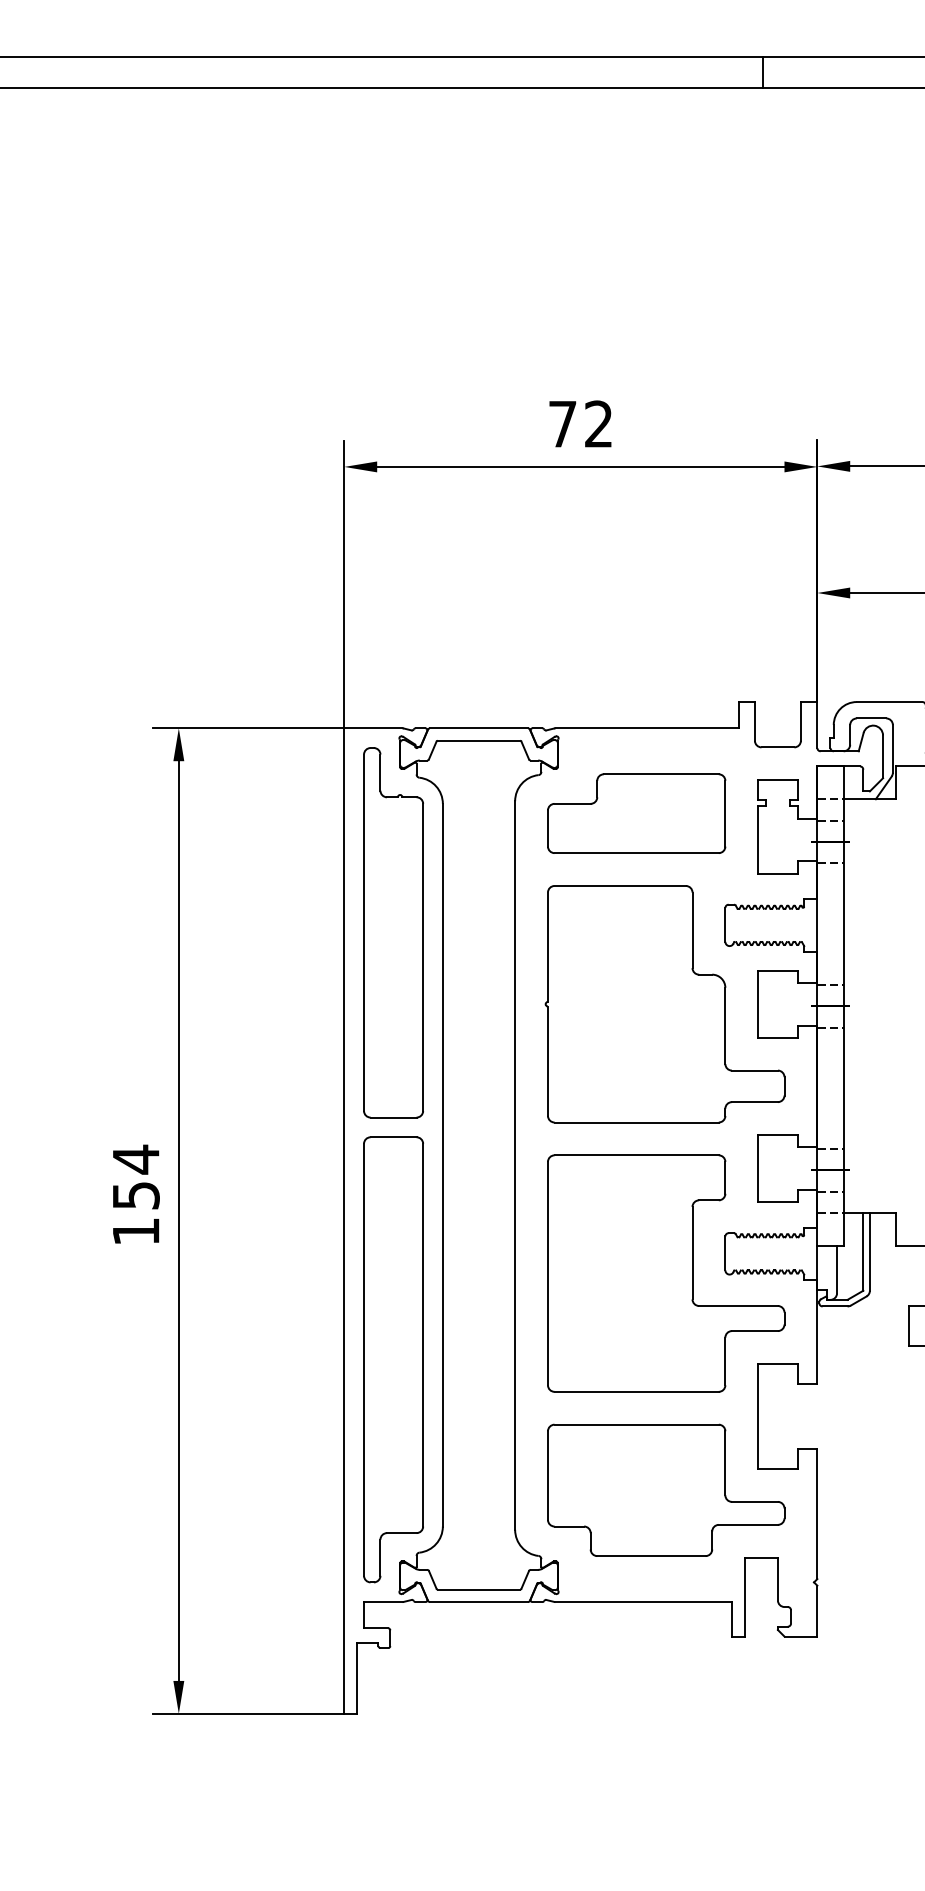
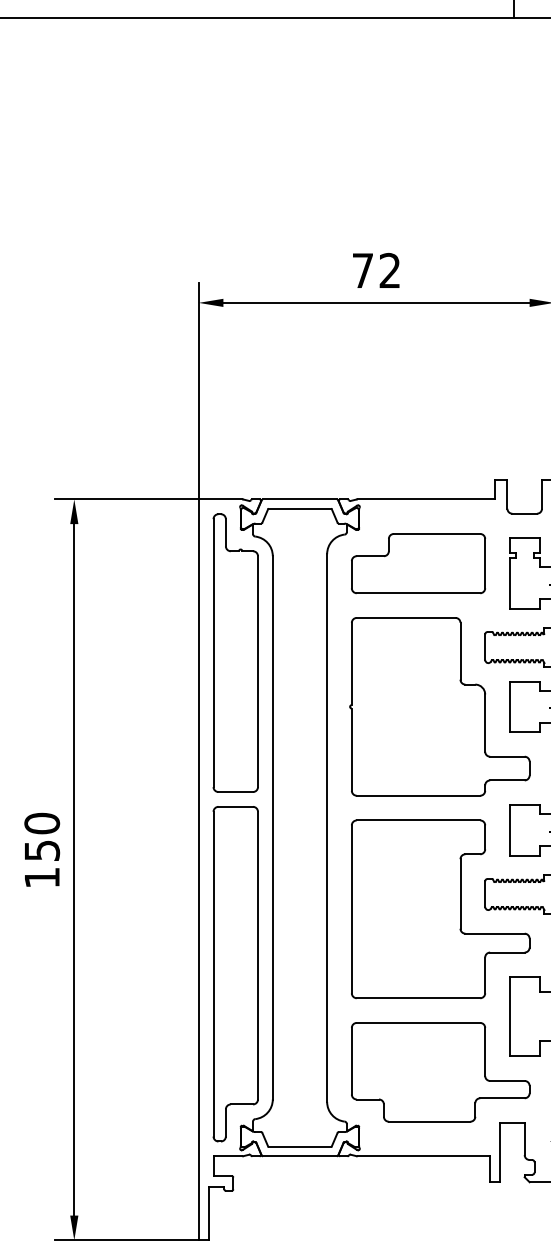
text: (135, 1159) -> (41, 823), 154 -> 150

